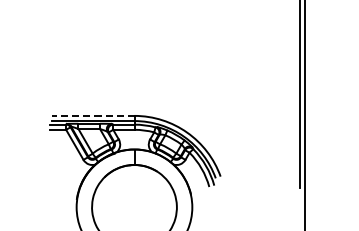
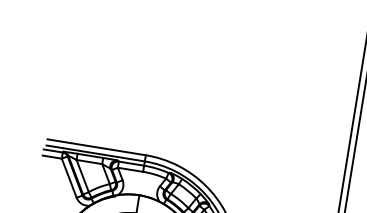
line: (92, 115) -> (95, 146), dashed -> solid

